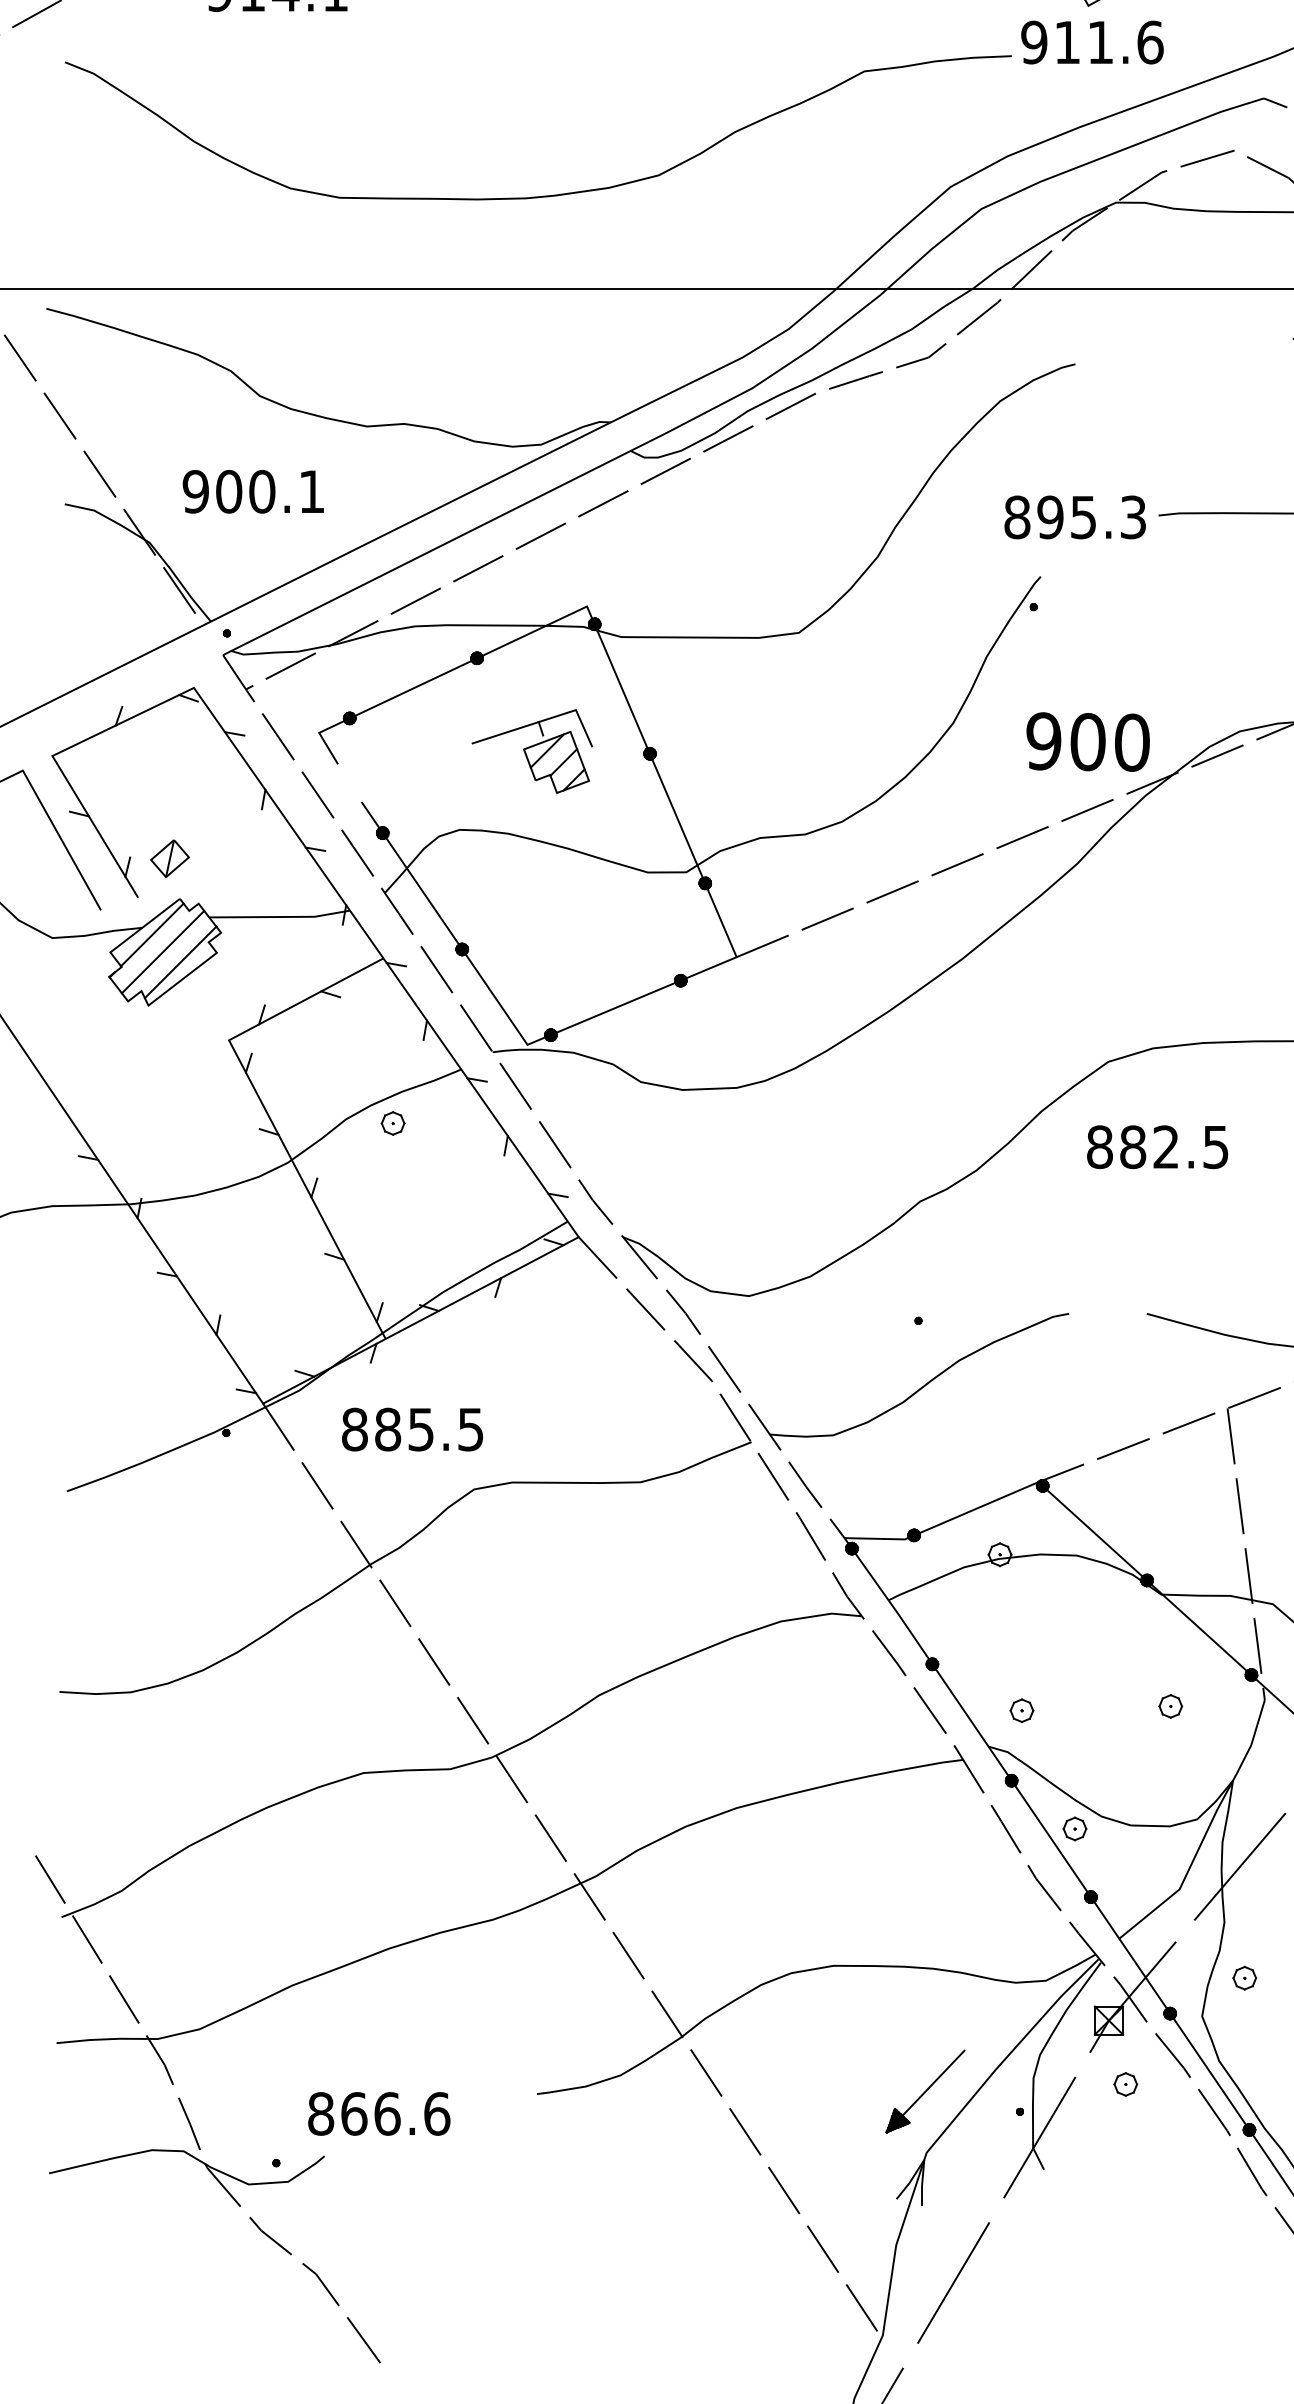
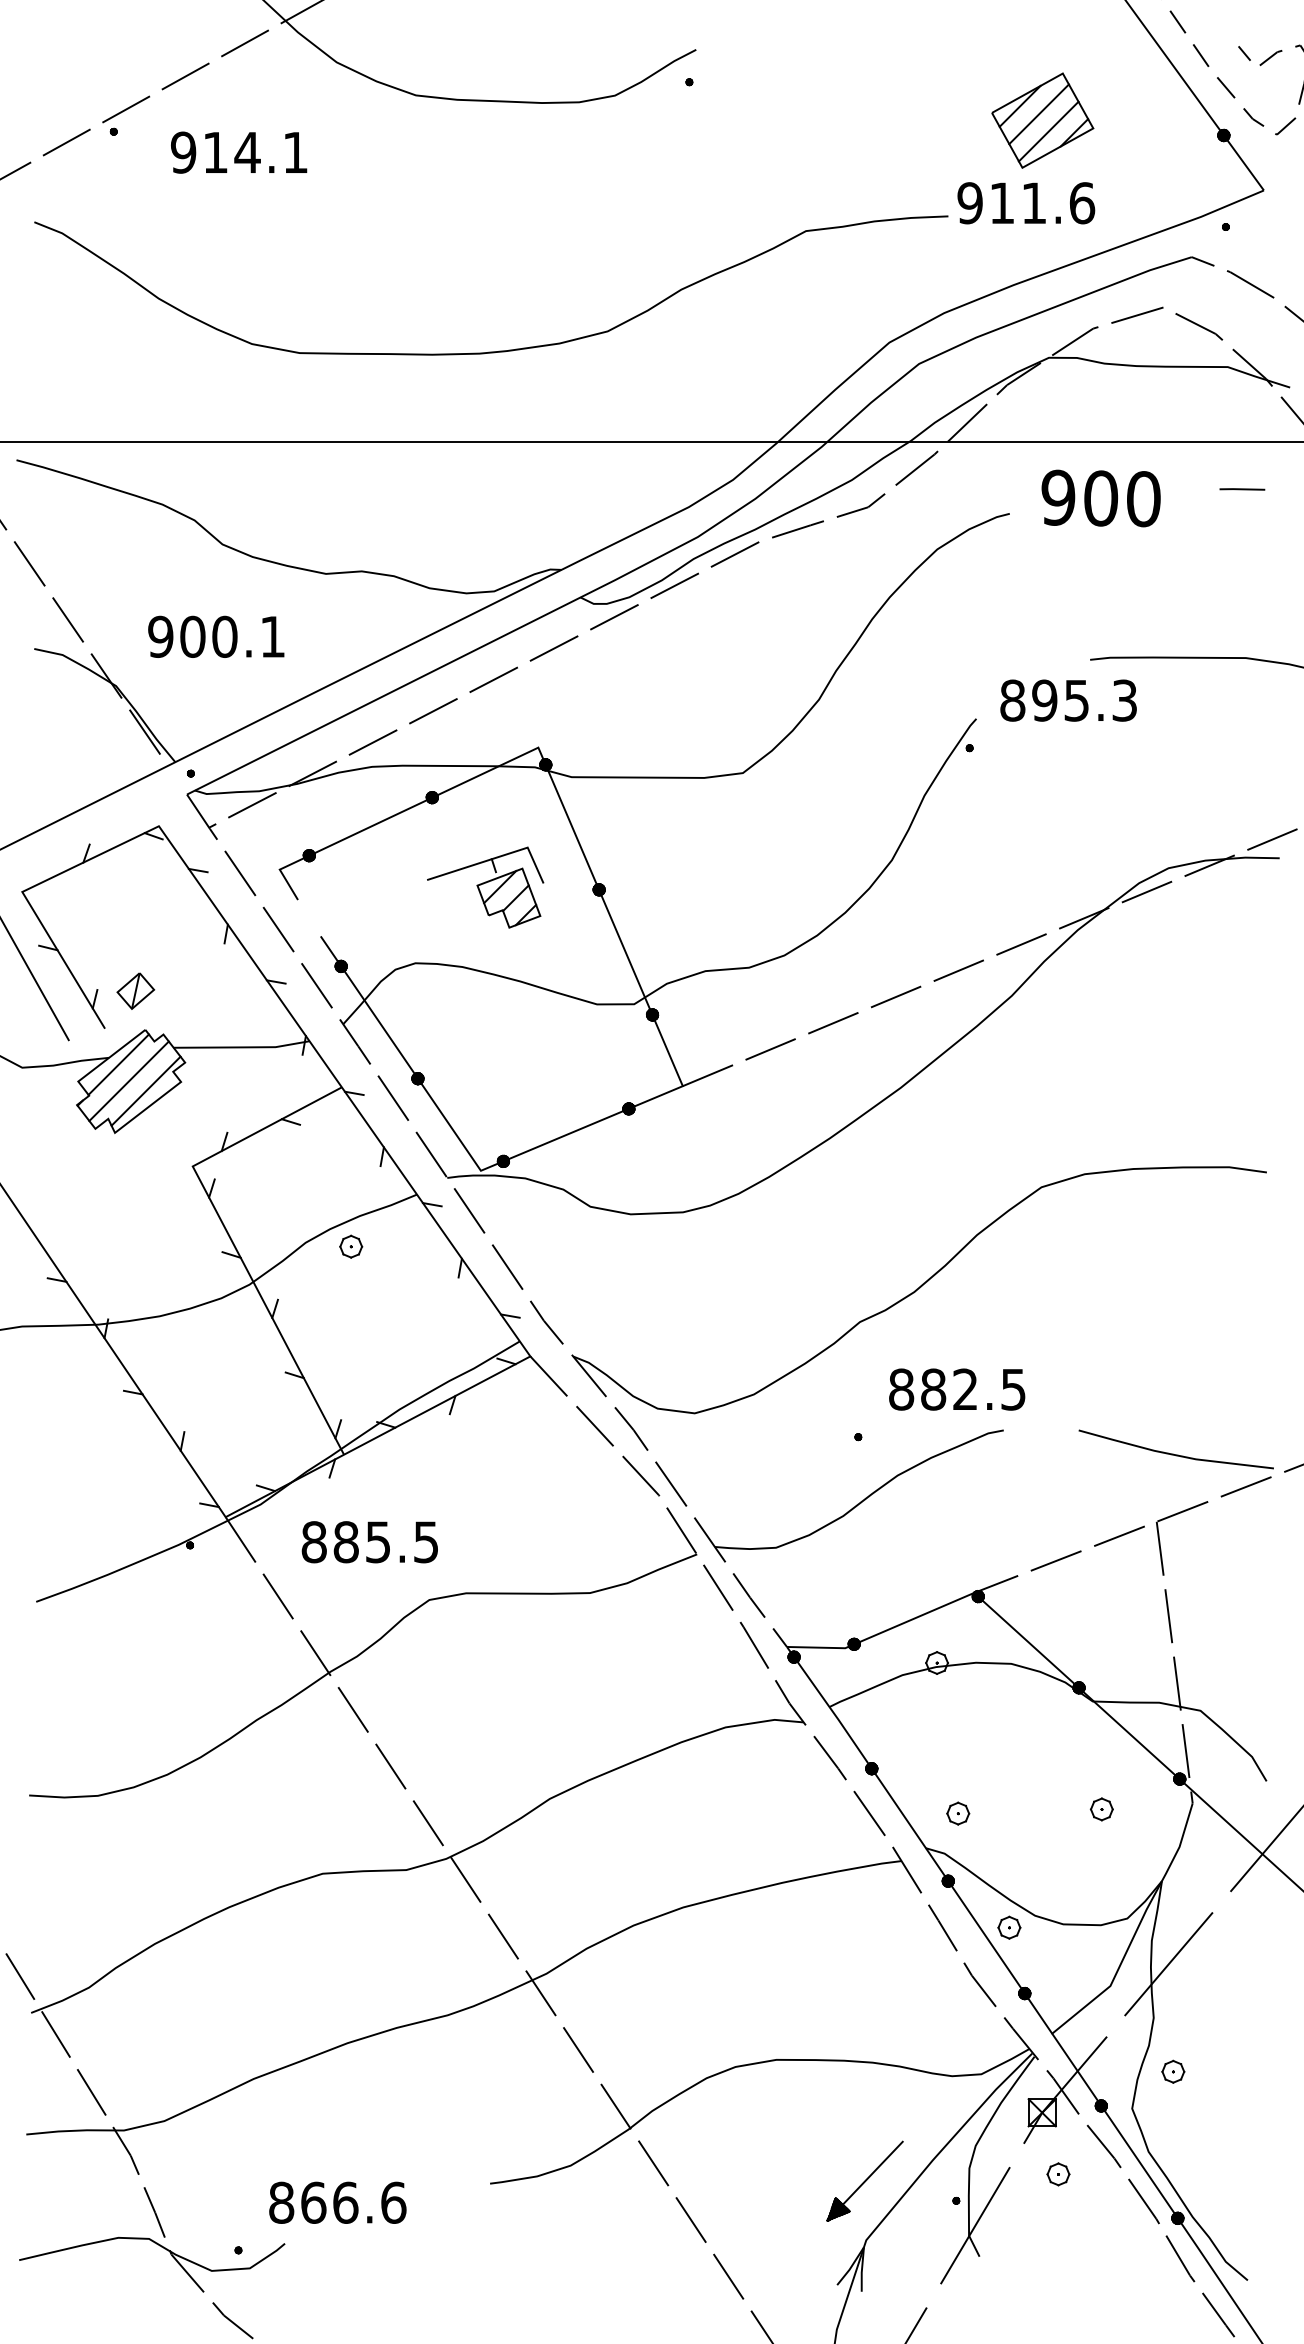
text: (1075, 517) -> (1068, 700), moved
text: (1087, 742) -> (1100, 498), moved
text: (1157, 1147) -> (957, 1389), moved

